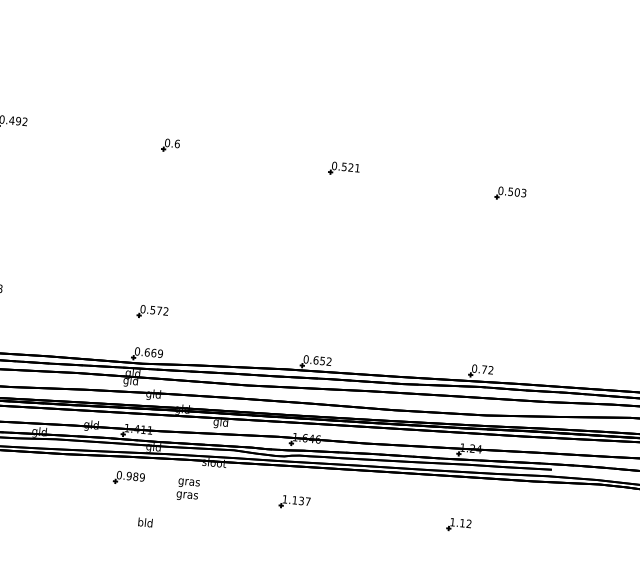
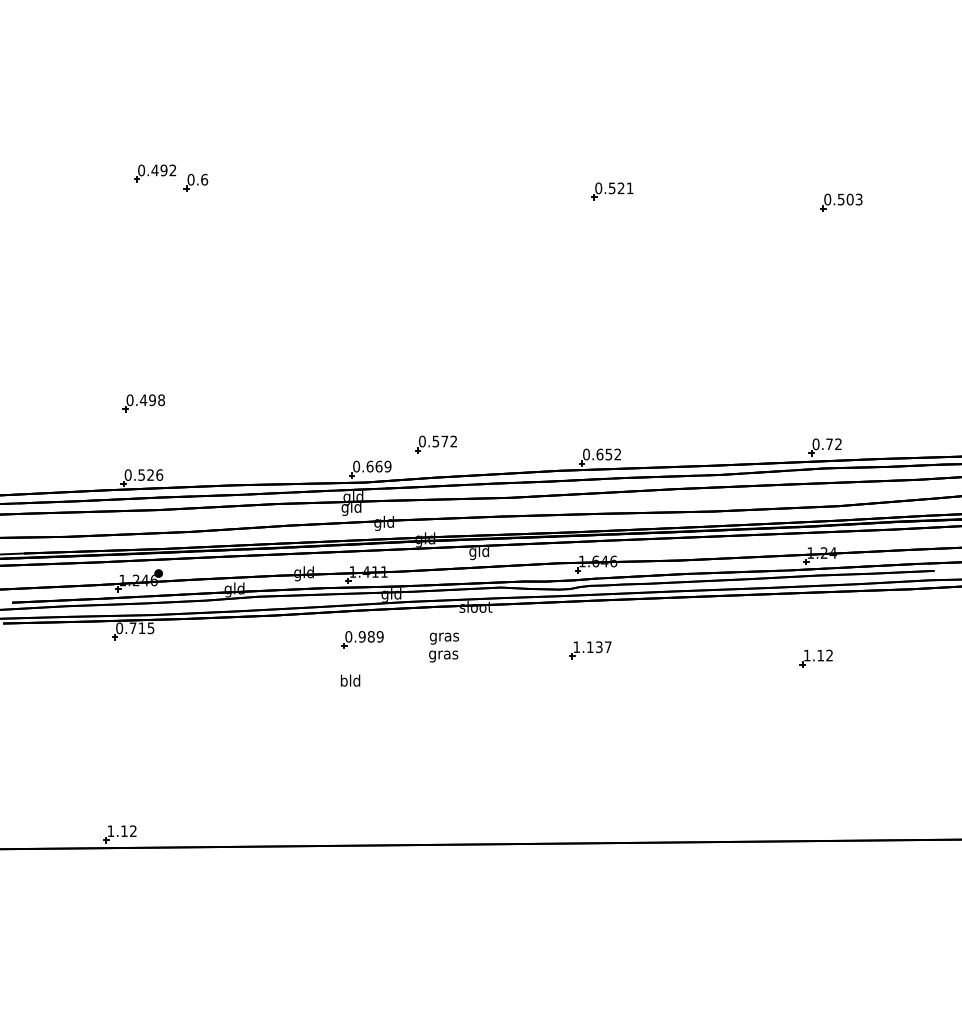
part: (170, 145) -> (195, 182), moved
part: (152, 312) -> (435, 444), moved
text: (145, 522) -> (350, 680), moved

